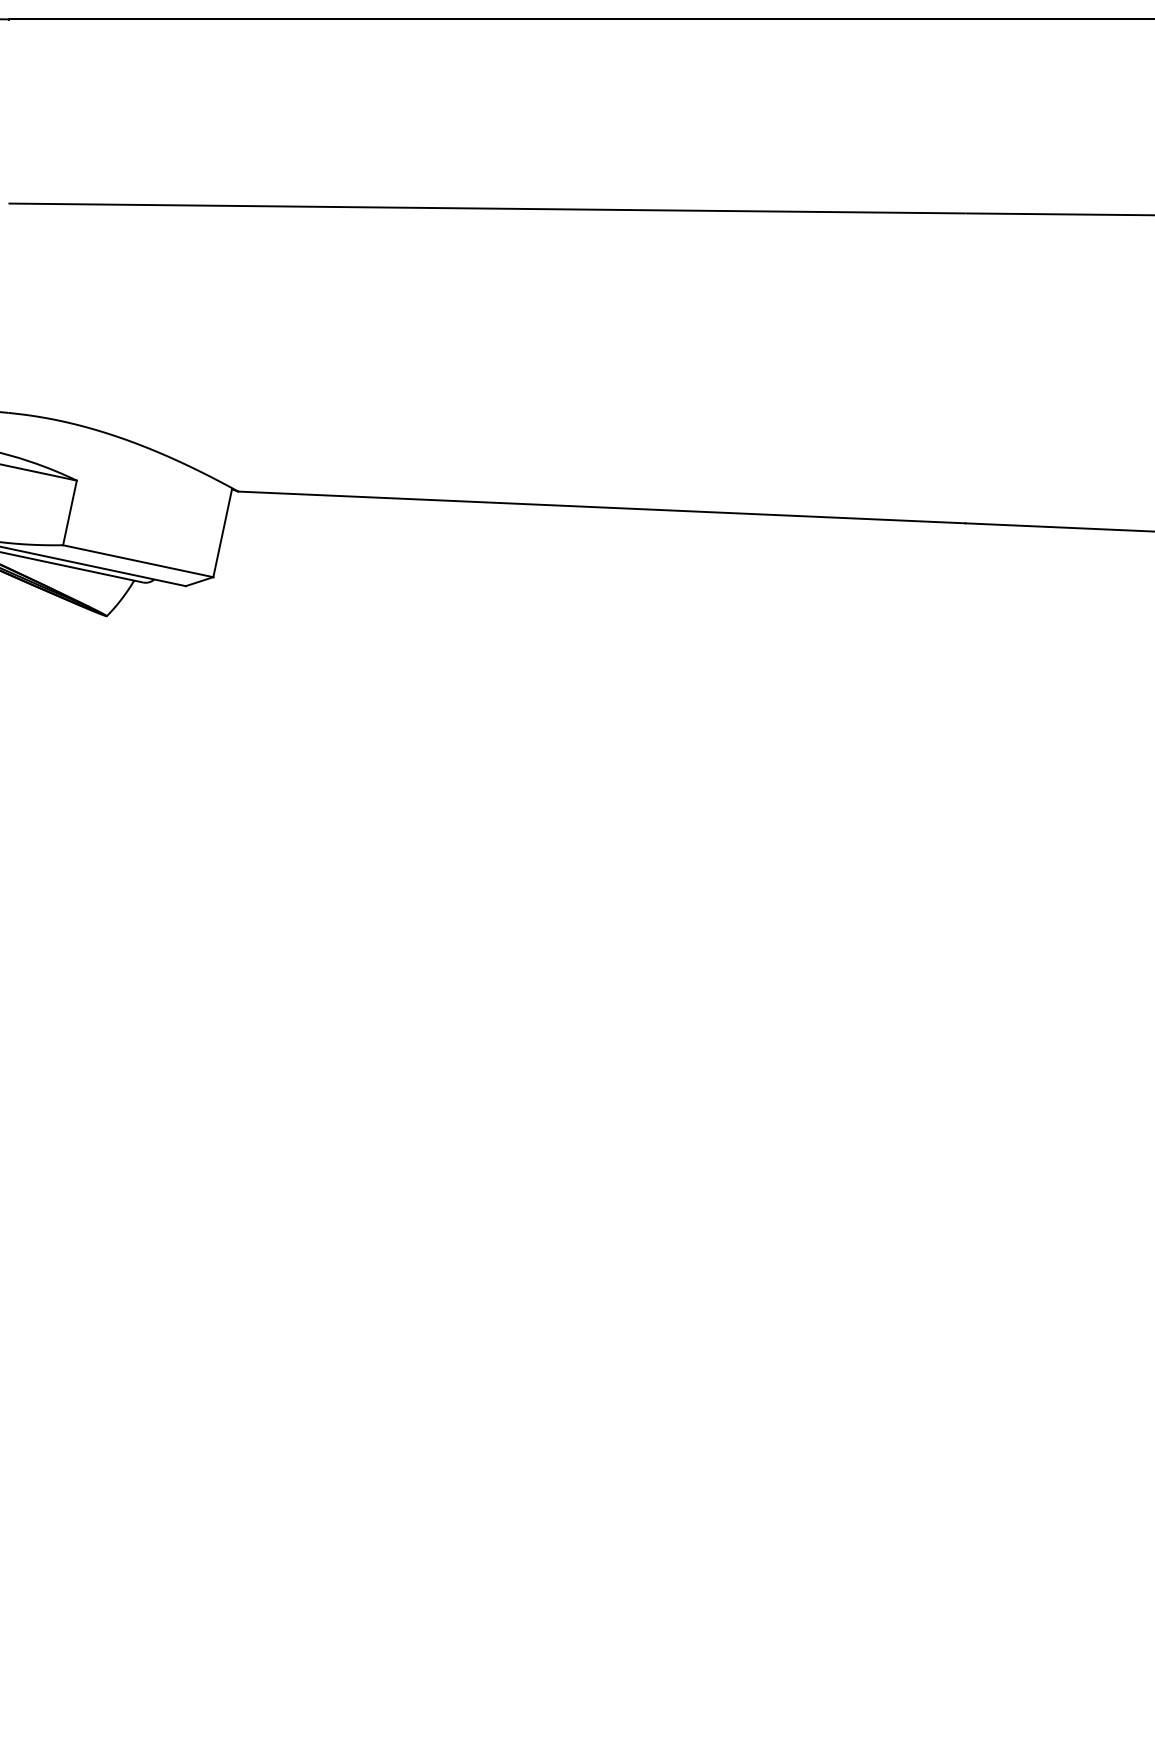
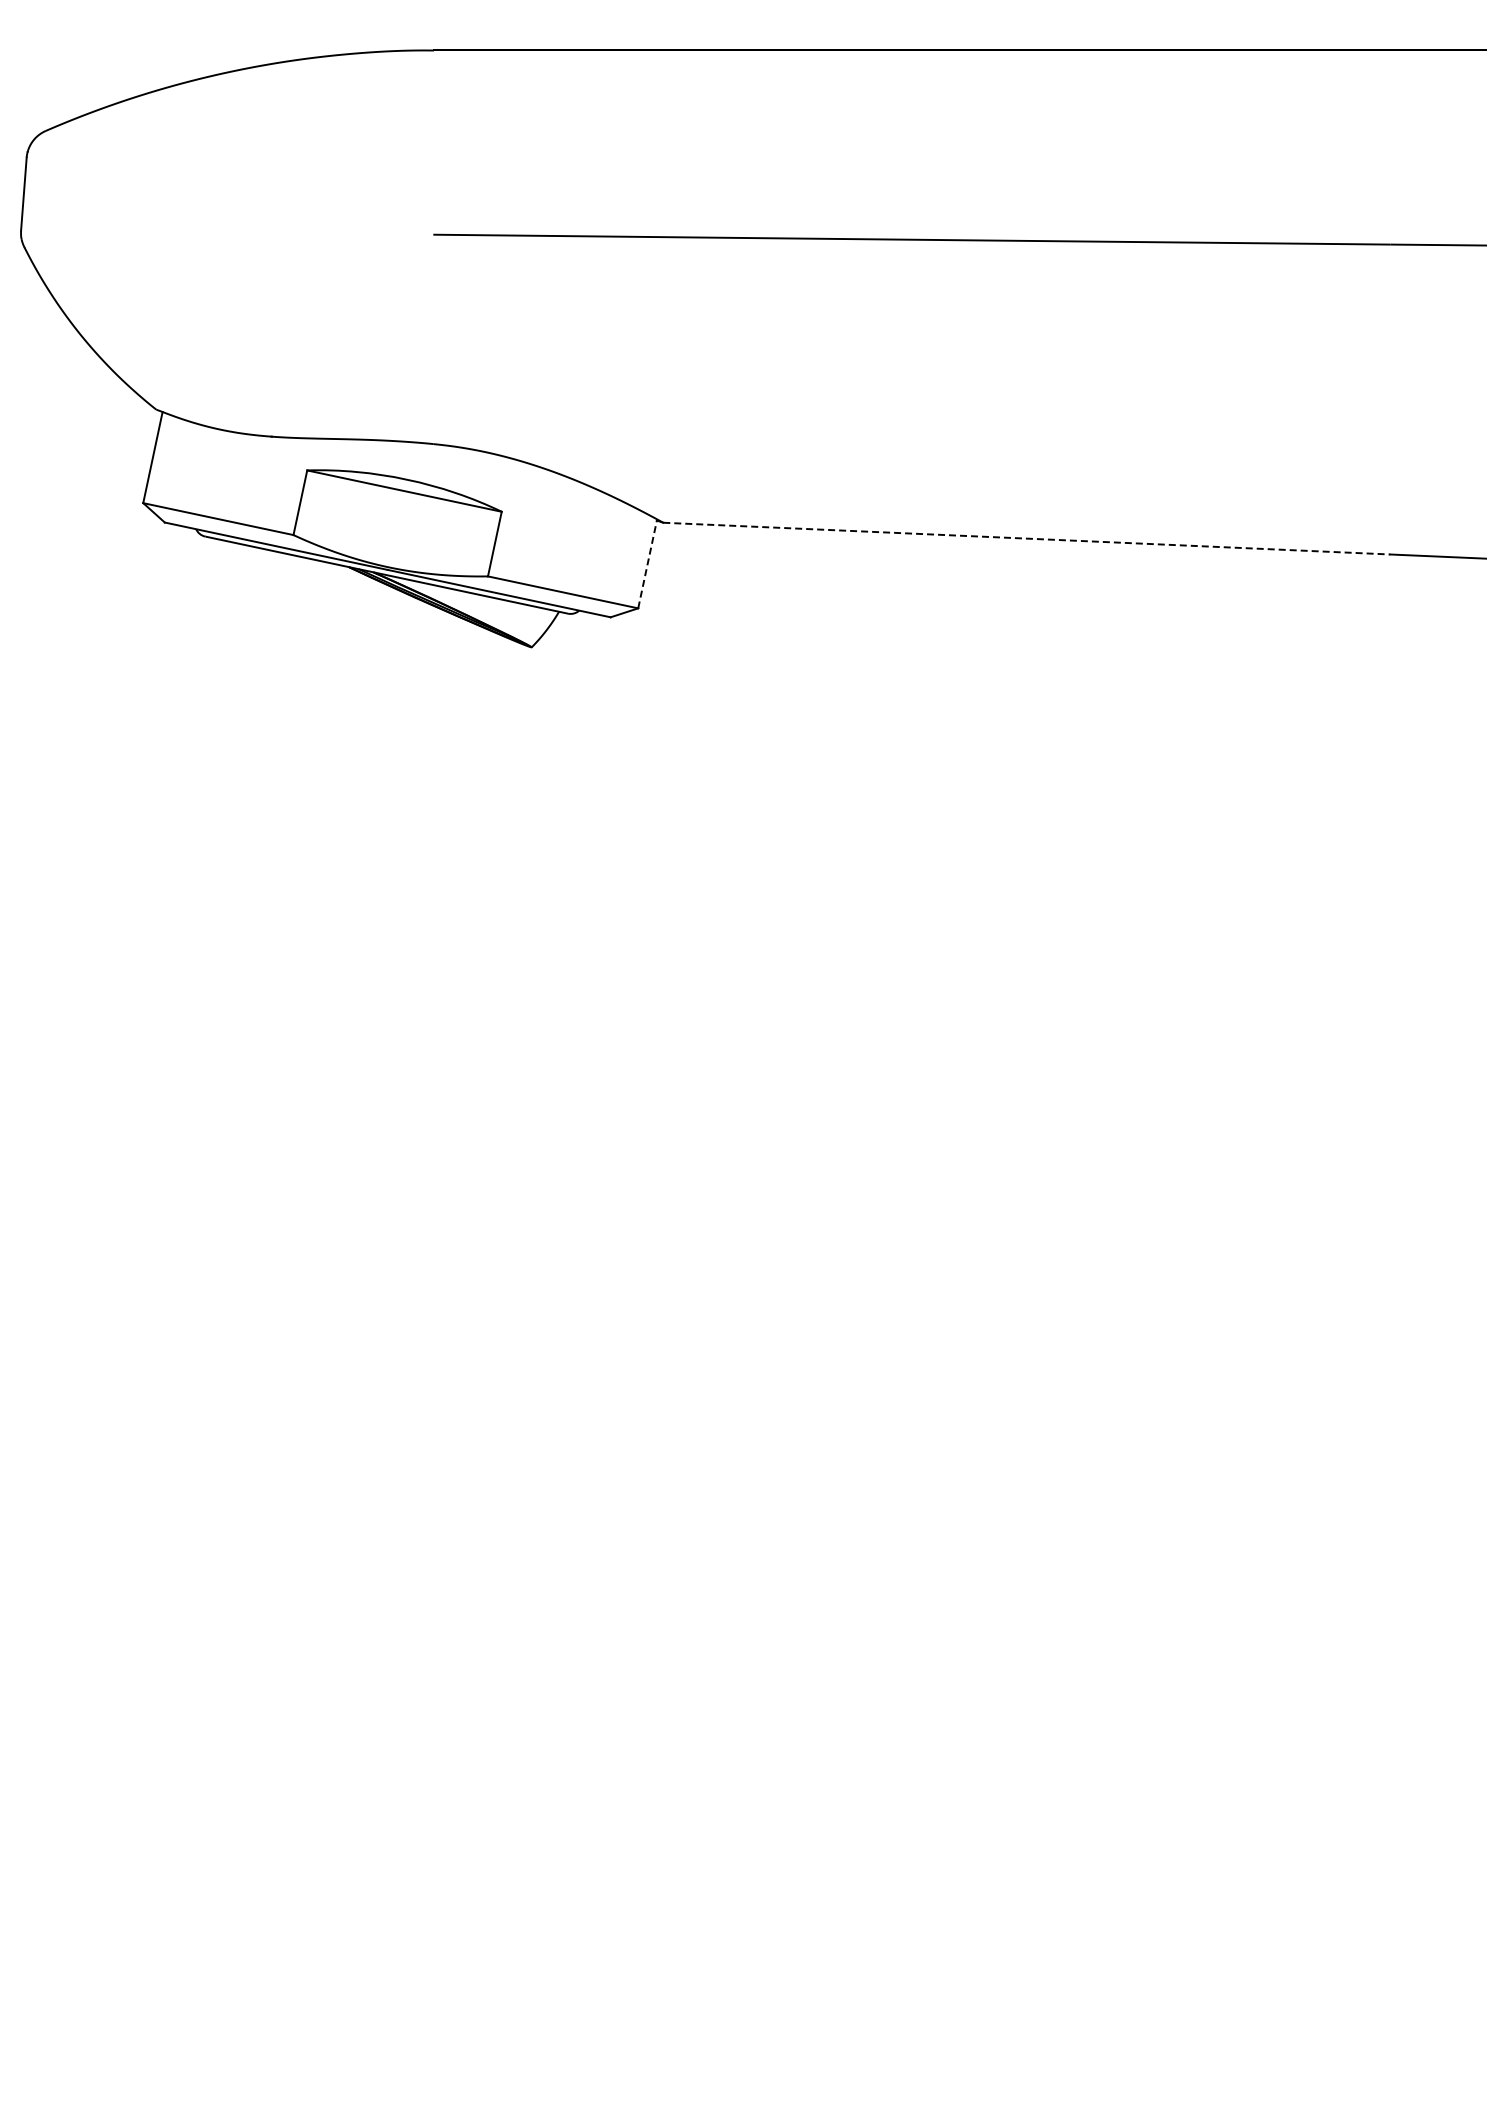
line: (601, 507) -> (1026, 538), solid -> dashed
line: (222, 533) -> (647, 564), solid -> dashed

